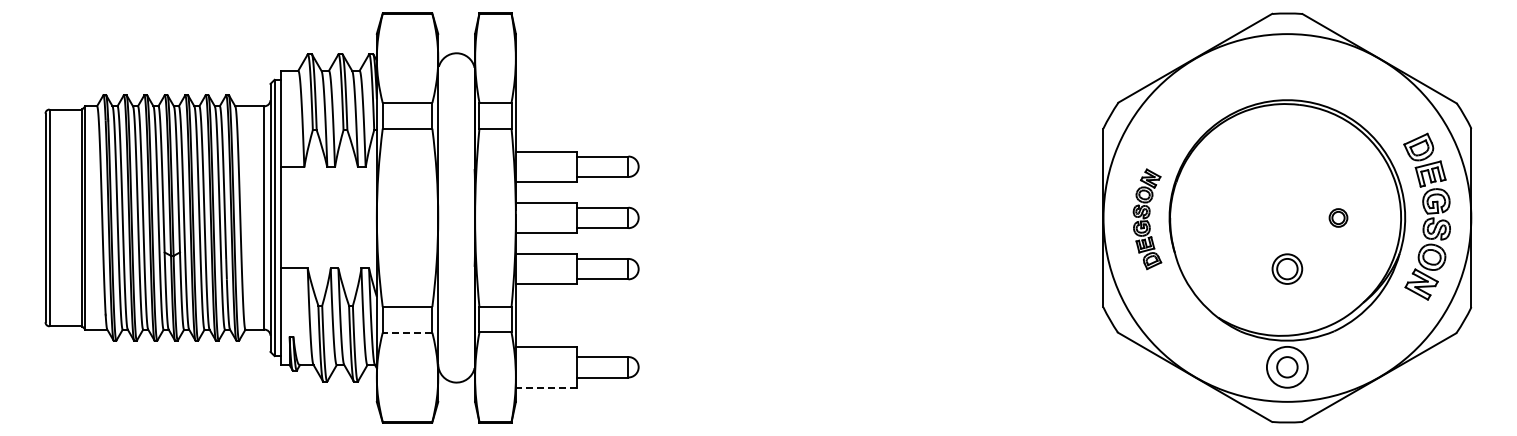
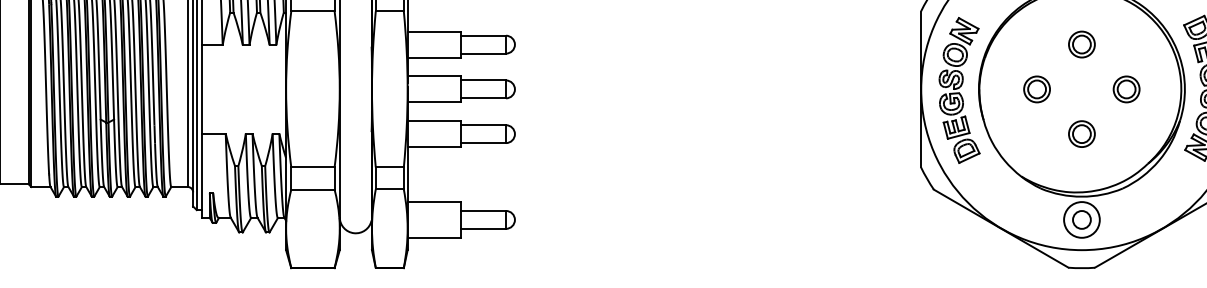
part: (1287, 166) -> (1082, 44), added
part: (1235, 217) -> (1036, 89), added
part: (1338, 217) -> (1126, 89), size x1.67
part: (1147, 219) -> (959, 90), size x1.67
line: (407, 332) -> (312, 189), dashed -> solid
line: (546, 387) -> (434, 237), dashed -> solid

